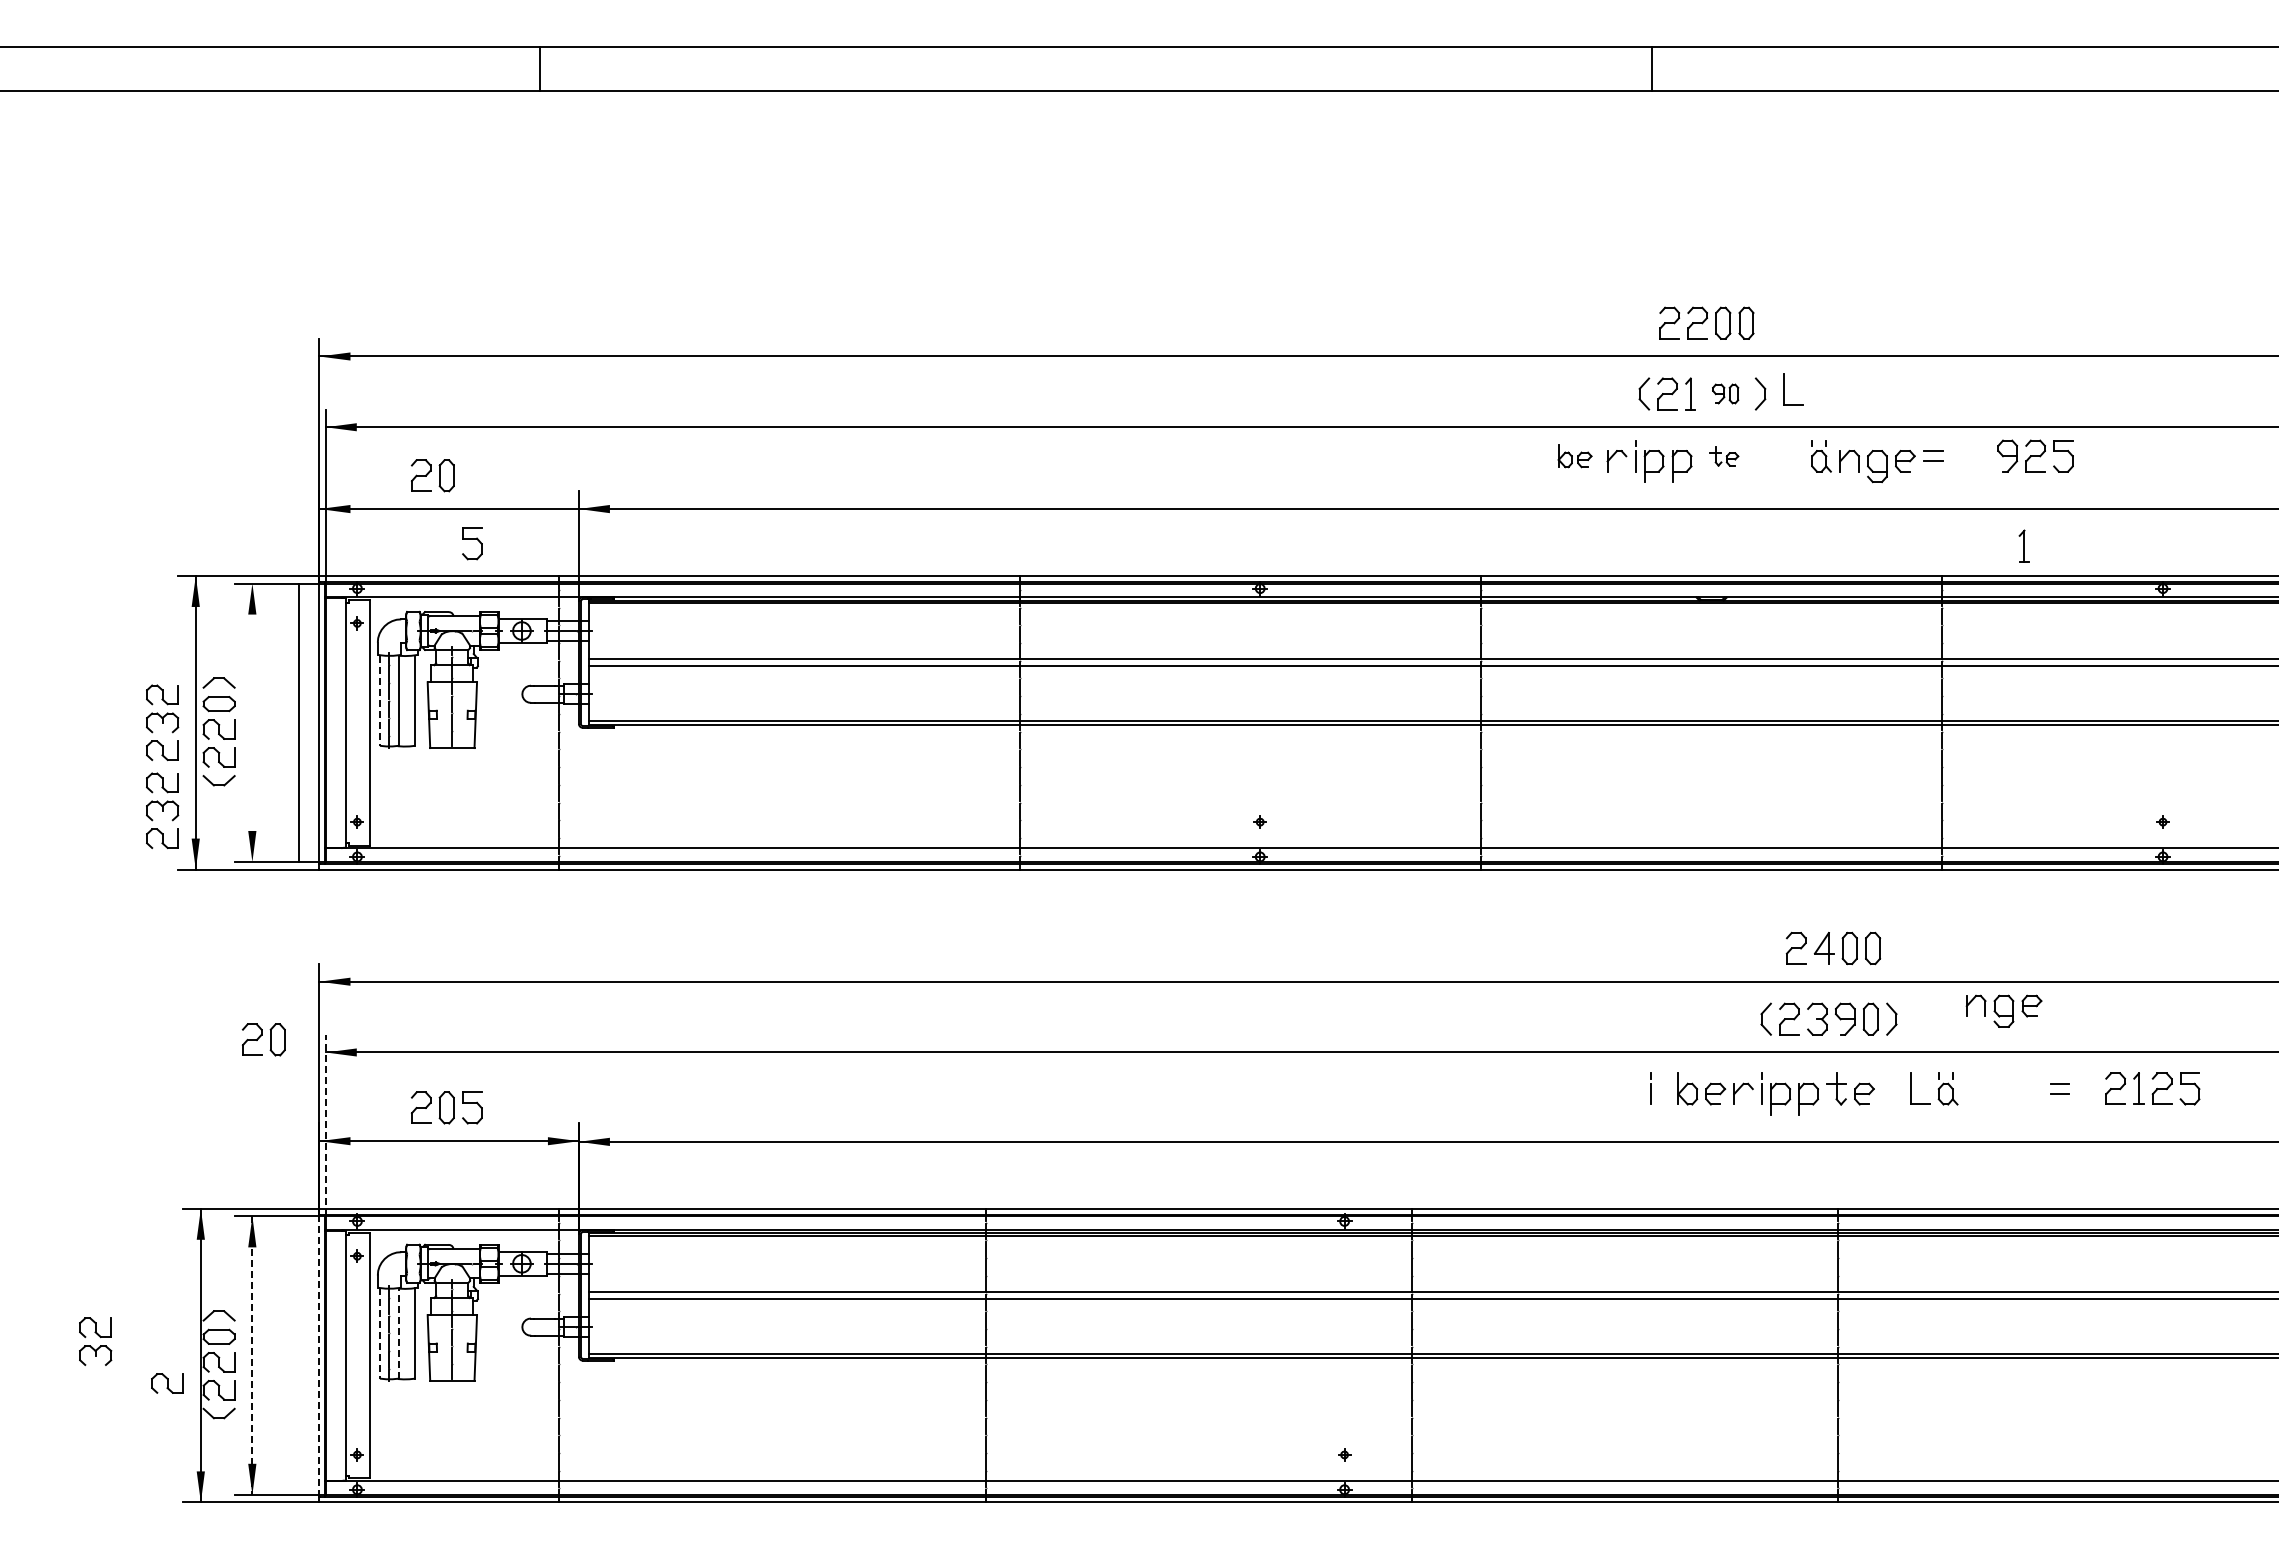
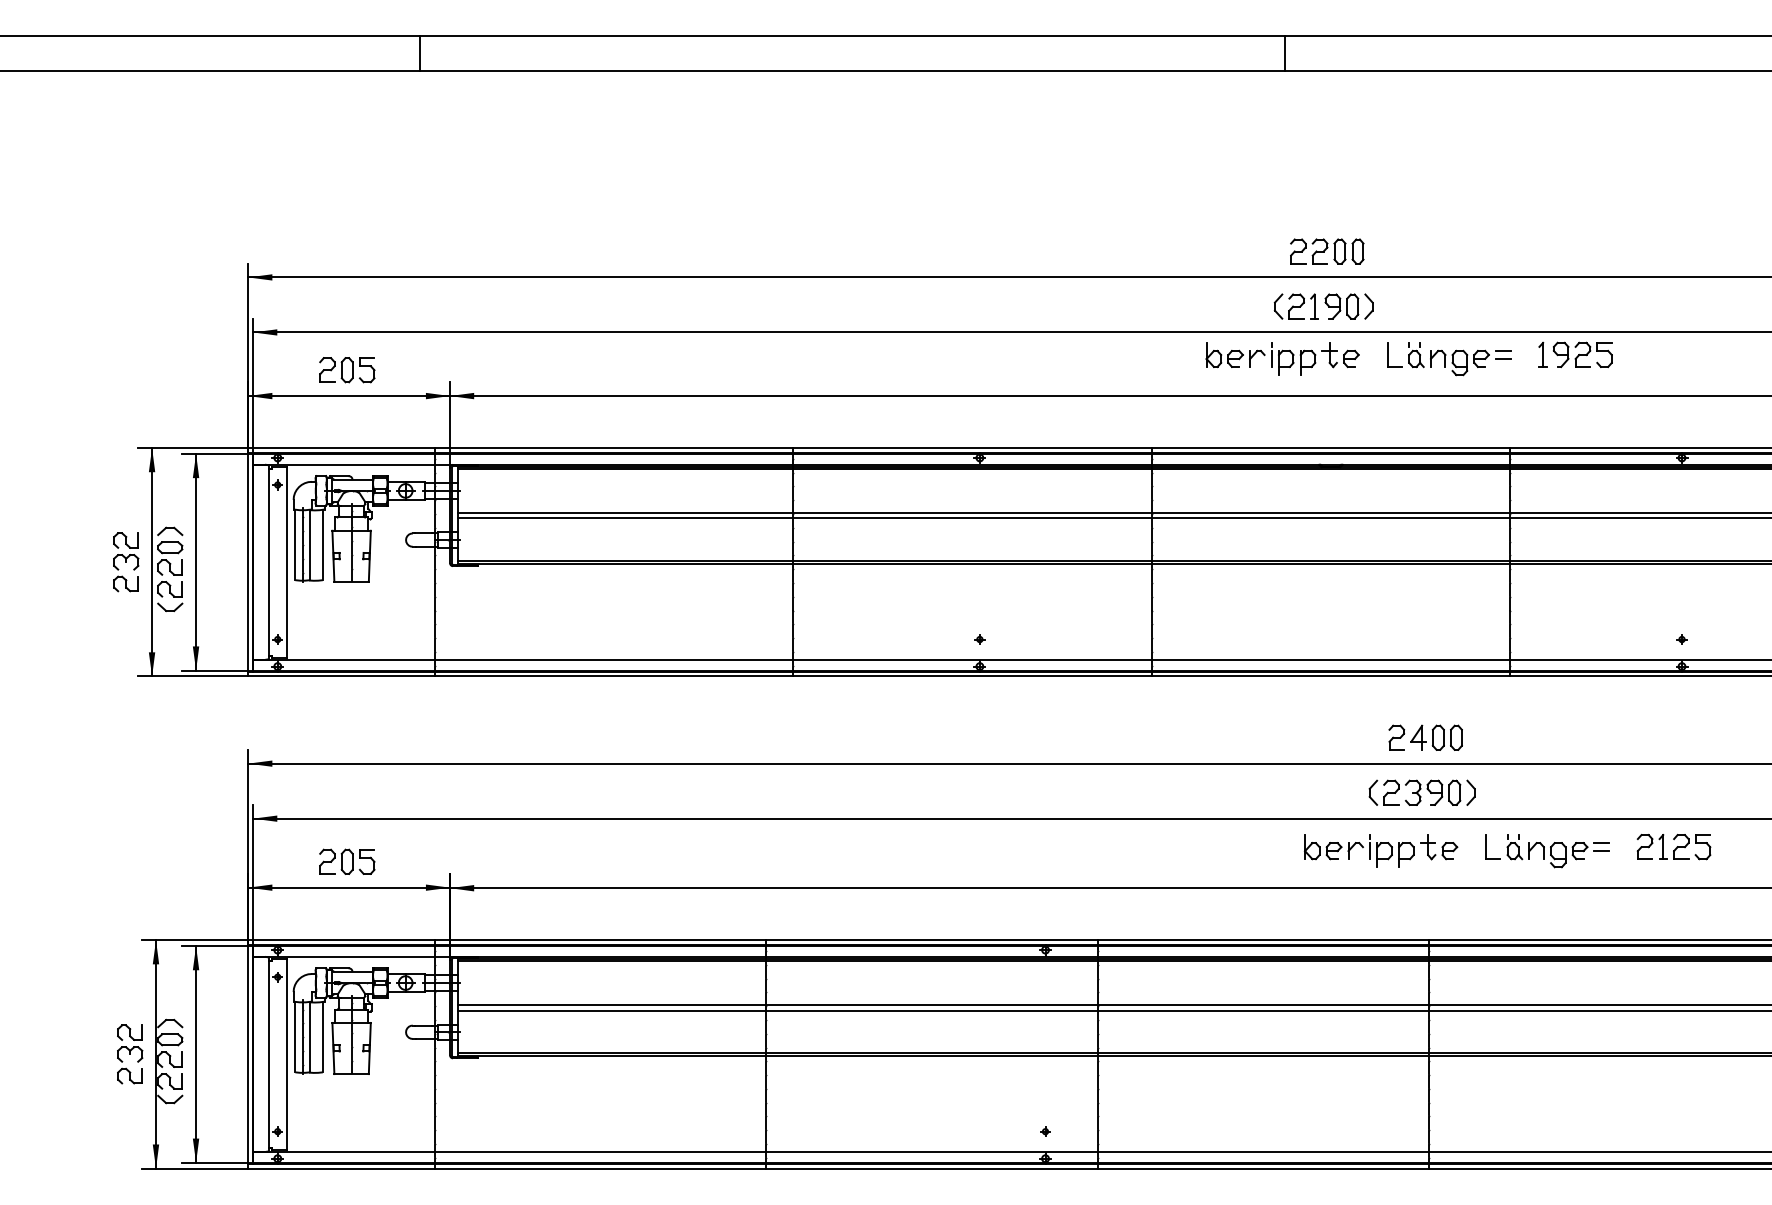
part: (1784, 389) -> (1387, 355), moved
part: (1725, 393) -> (1341, 306), size x1.67
part: (1574, 456) -> (1224, 355), size x1.43
part: (1724, 456) -> (1340, 355), size x1.67
fill: (562, 508) -> (437, 395), added
part: (472, 543) -> (367, 369), moved
part: (2023, 545) -> (1542, 354), moved
line: (379, 701) -> (294, 545), dashed -> solid
line: (299, 722) -> (196, 562), moved
part: (162, 810) -> (126, 630), removed
part: (2003, 1010) -> (1557, 854), moved
part: (263, 1039) -> (204, 808), removed
line: (1650, 1088) -> (1283, 846), removed
line: (325, 1125) -> (252, 875), dashed -> solid
line: (398, 1333) -> (309, 1037), dashed -> solid
line: (379, 1334) -> (294, 1038), dashed -> solid
part: (95, 1341) -> (130, 1043), moved
line: (319, 1355) -> (248, 1054), dashed -> solid
line: (252, 1356) -> (196, 1055), dashed -> solid

